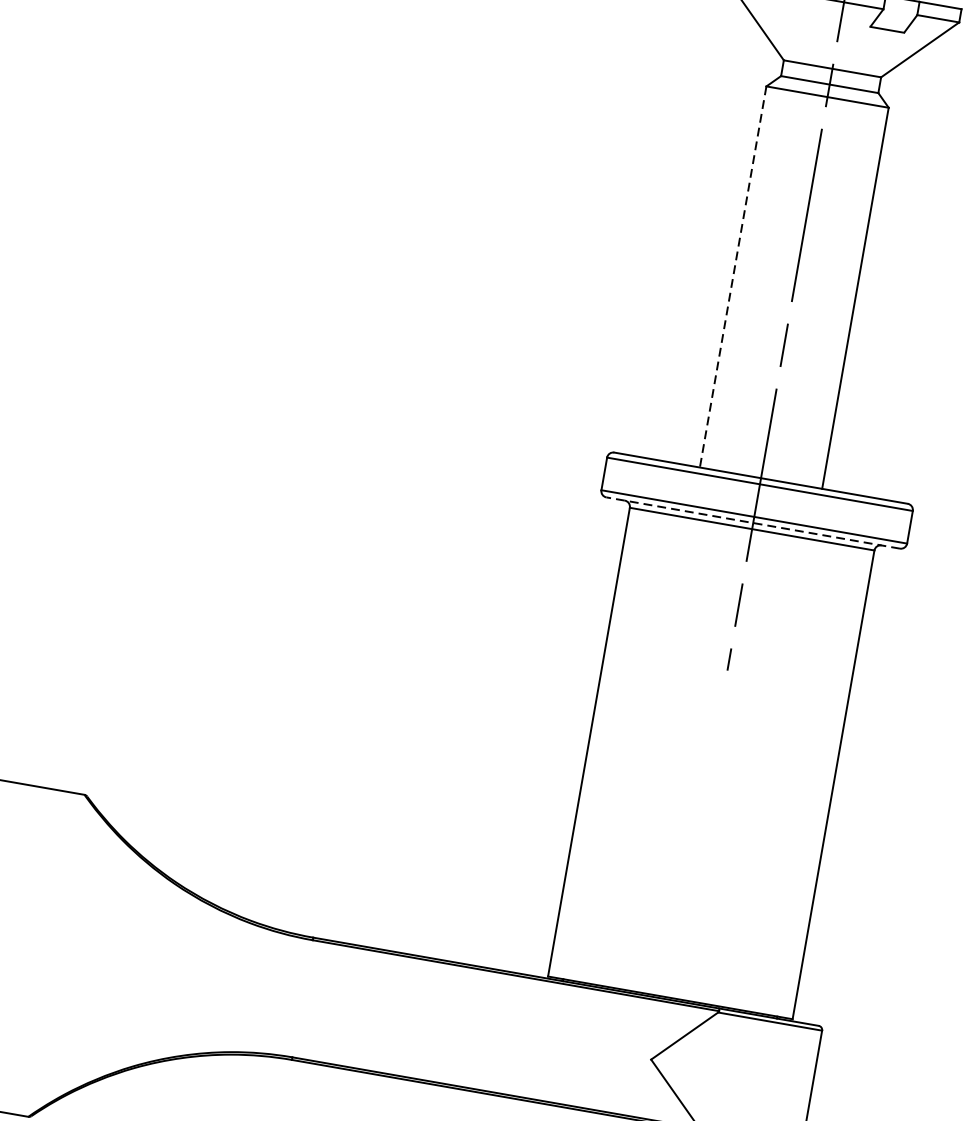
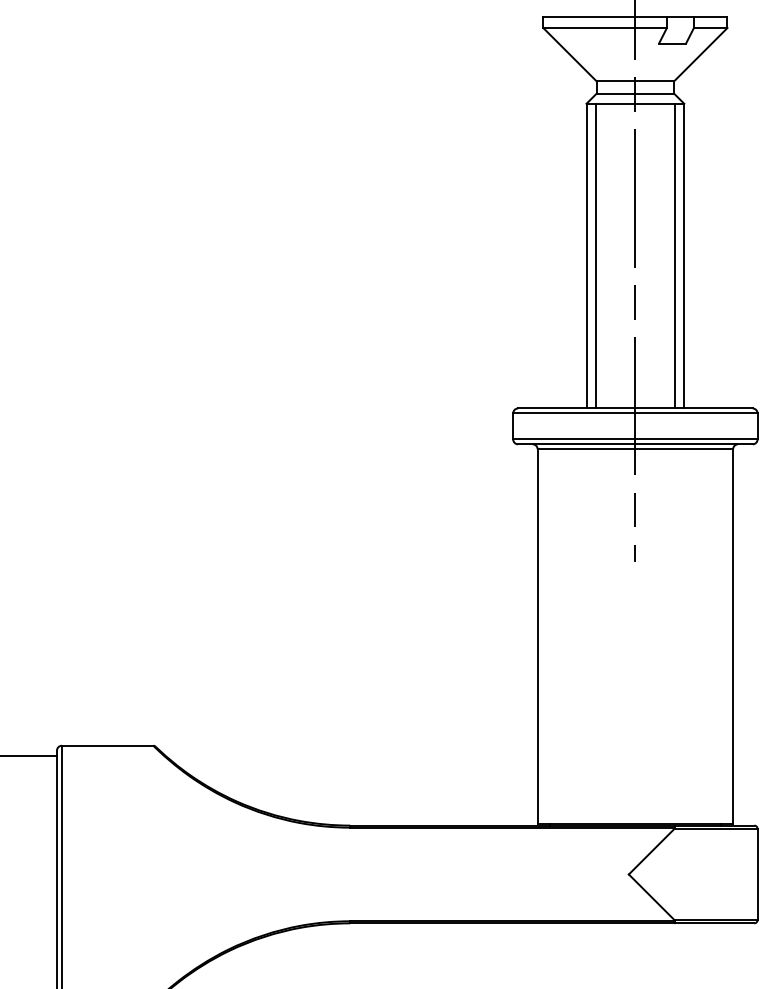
line: (733, 277) -> (586, 256), dashed -> solid
line: (745, 278) -> (596, 255), added
line: (843, 295) -> (674, 255), added
line: (752, 523) -> (634, 444), dashed -> solid

